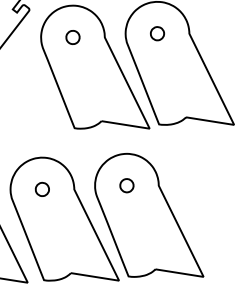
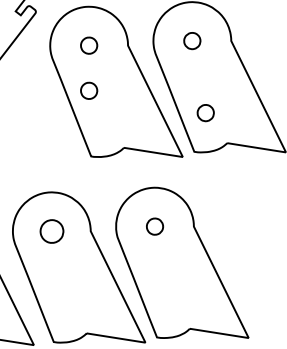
part: (72, 74) -> (88, 90), added
part: (168, 92) -> (205, 112), added
part: (41, 188) -> (50, 230), size x1.4

